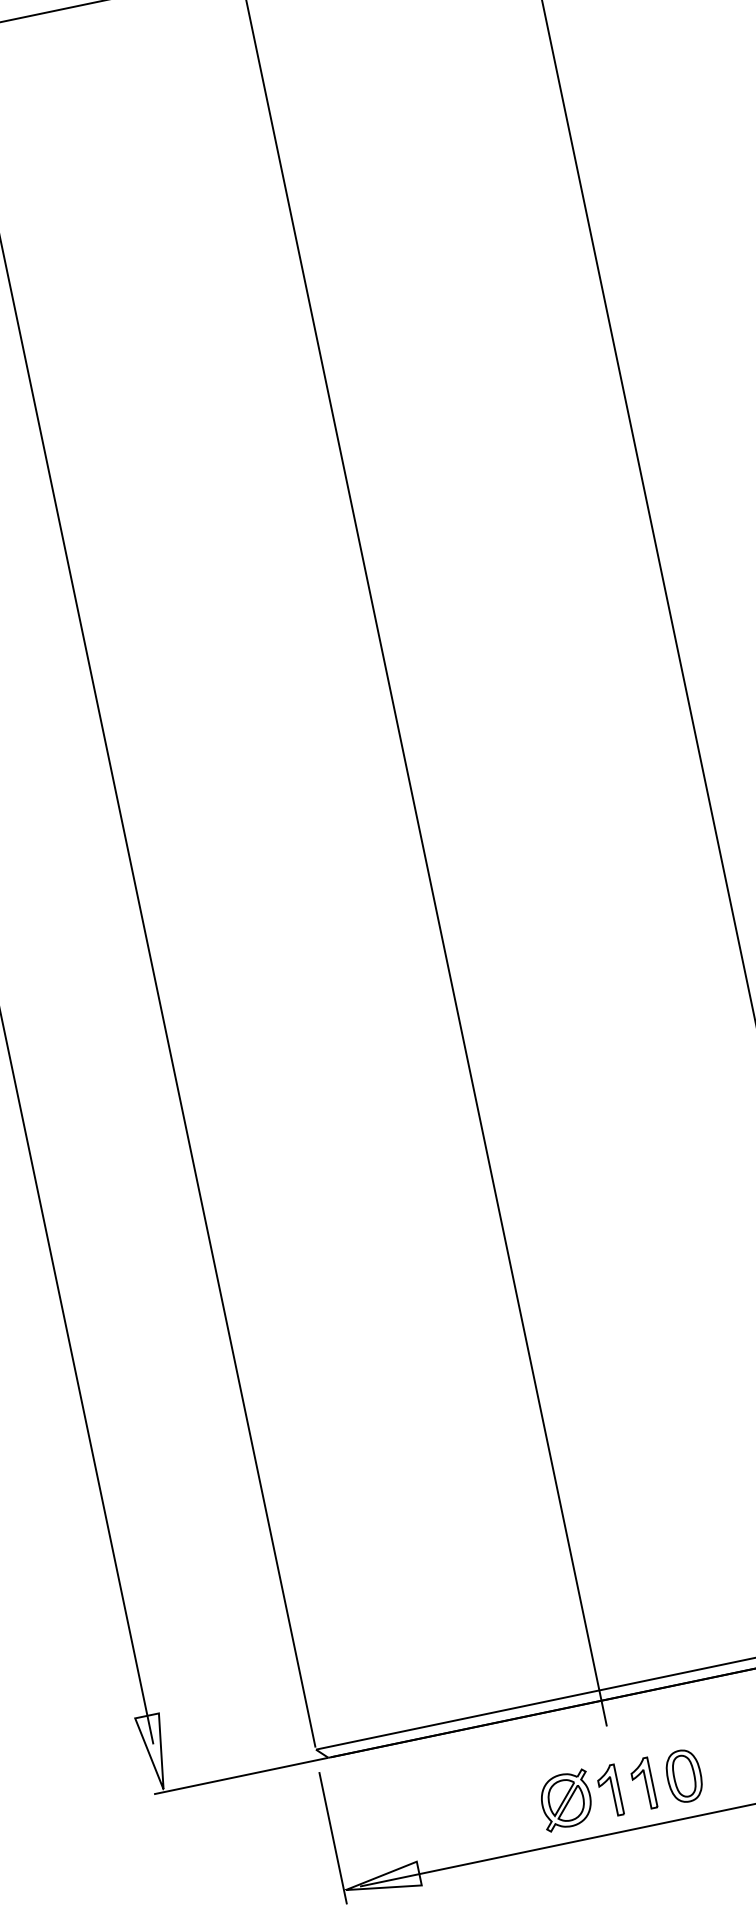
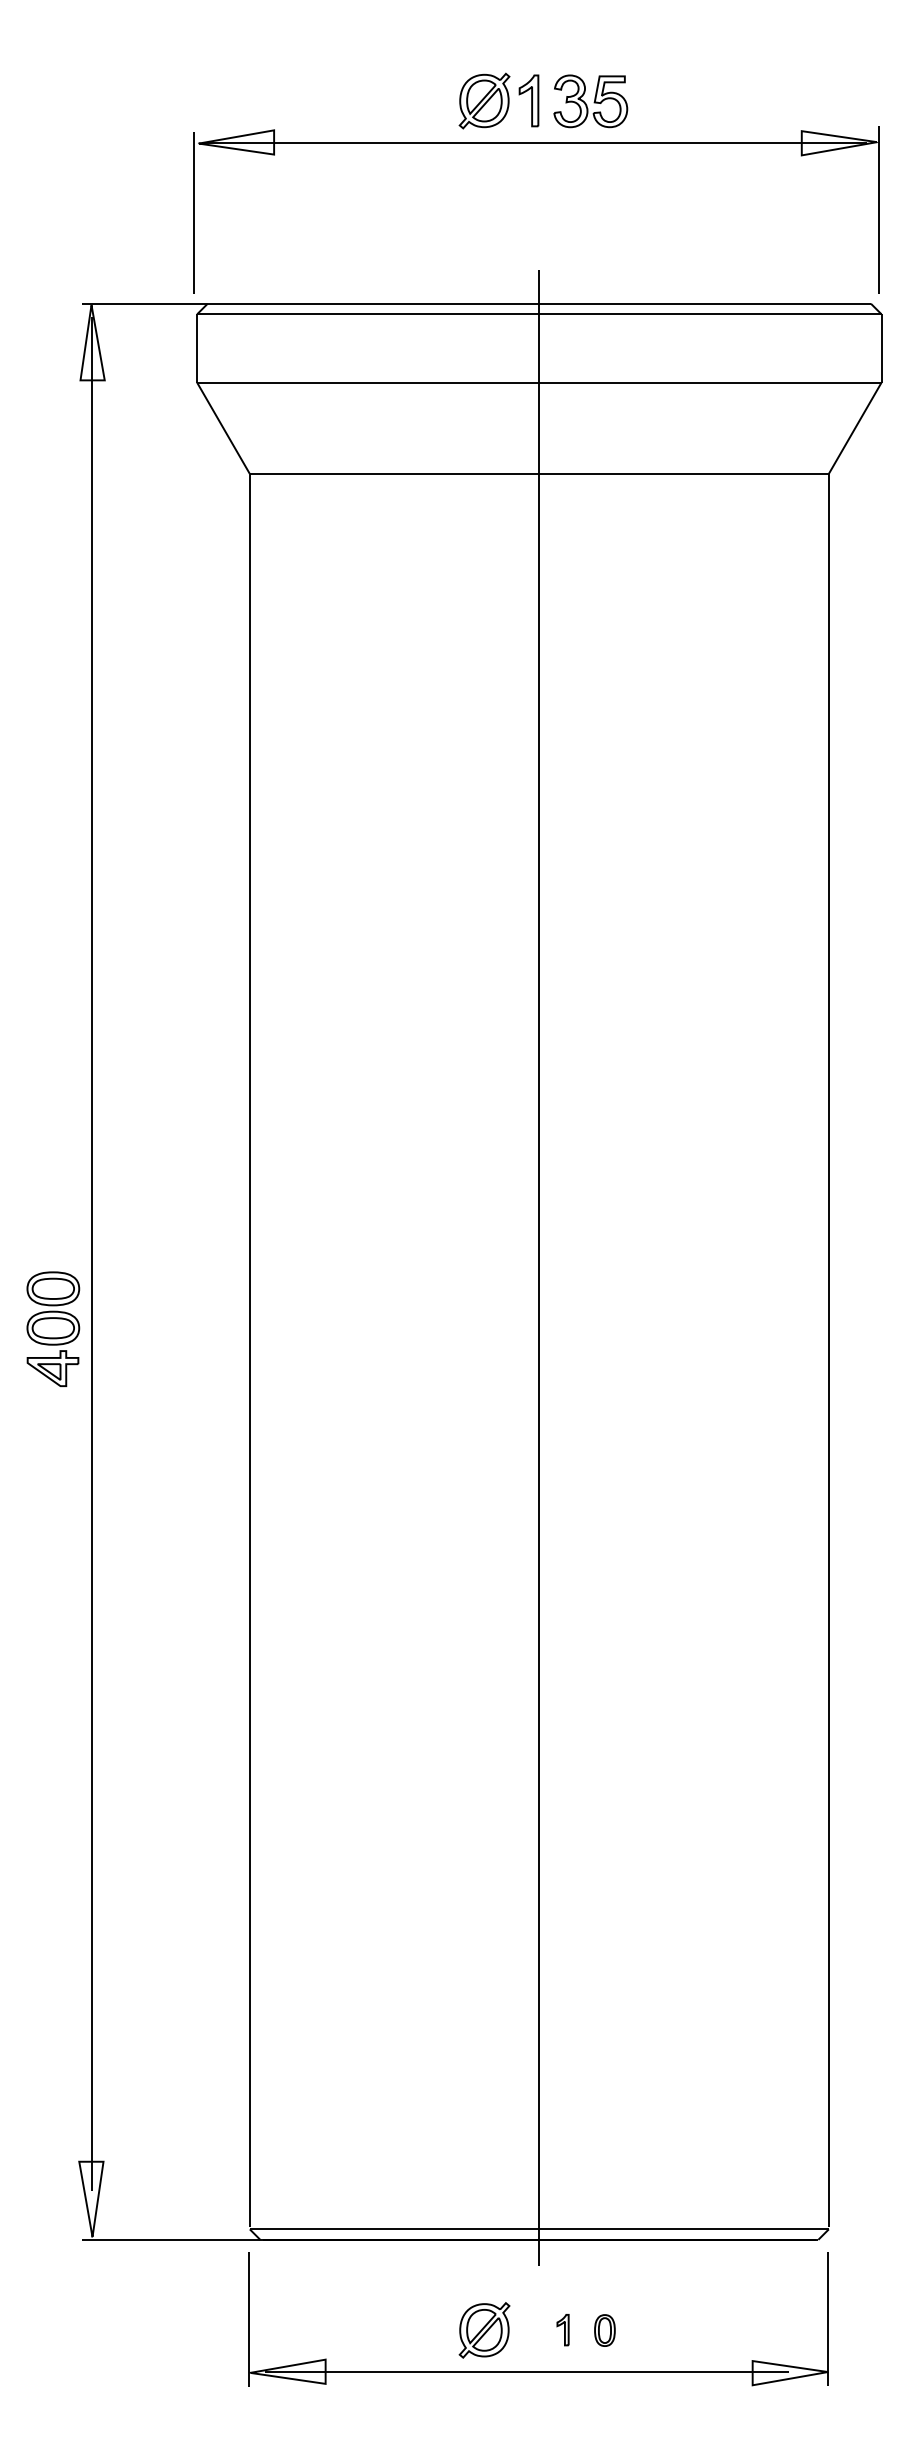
part: (683, 1776) -> (604, 2330), size x0.6
part: (642, 1783) -> (562, 2329), size x0.6
part: (609, 1790) -> (528, 2329), removed

